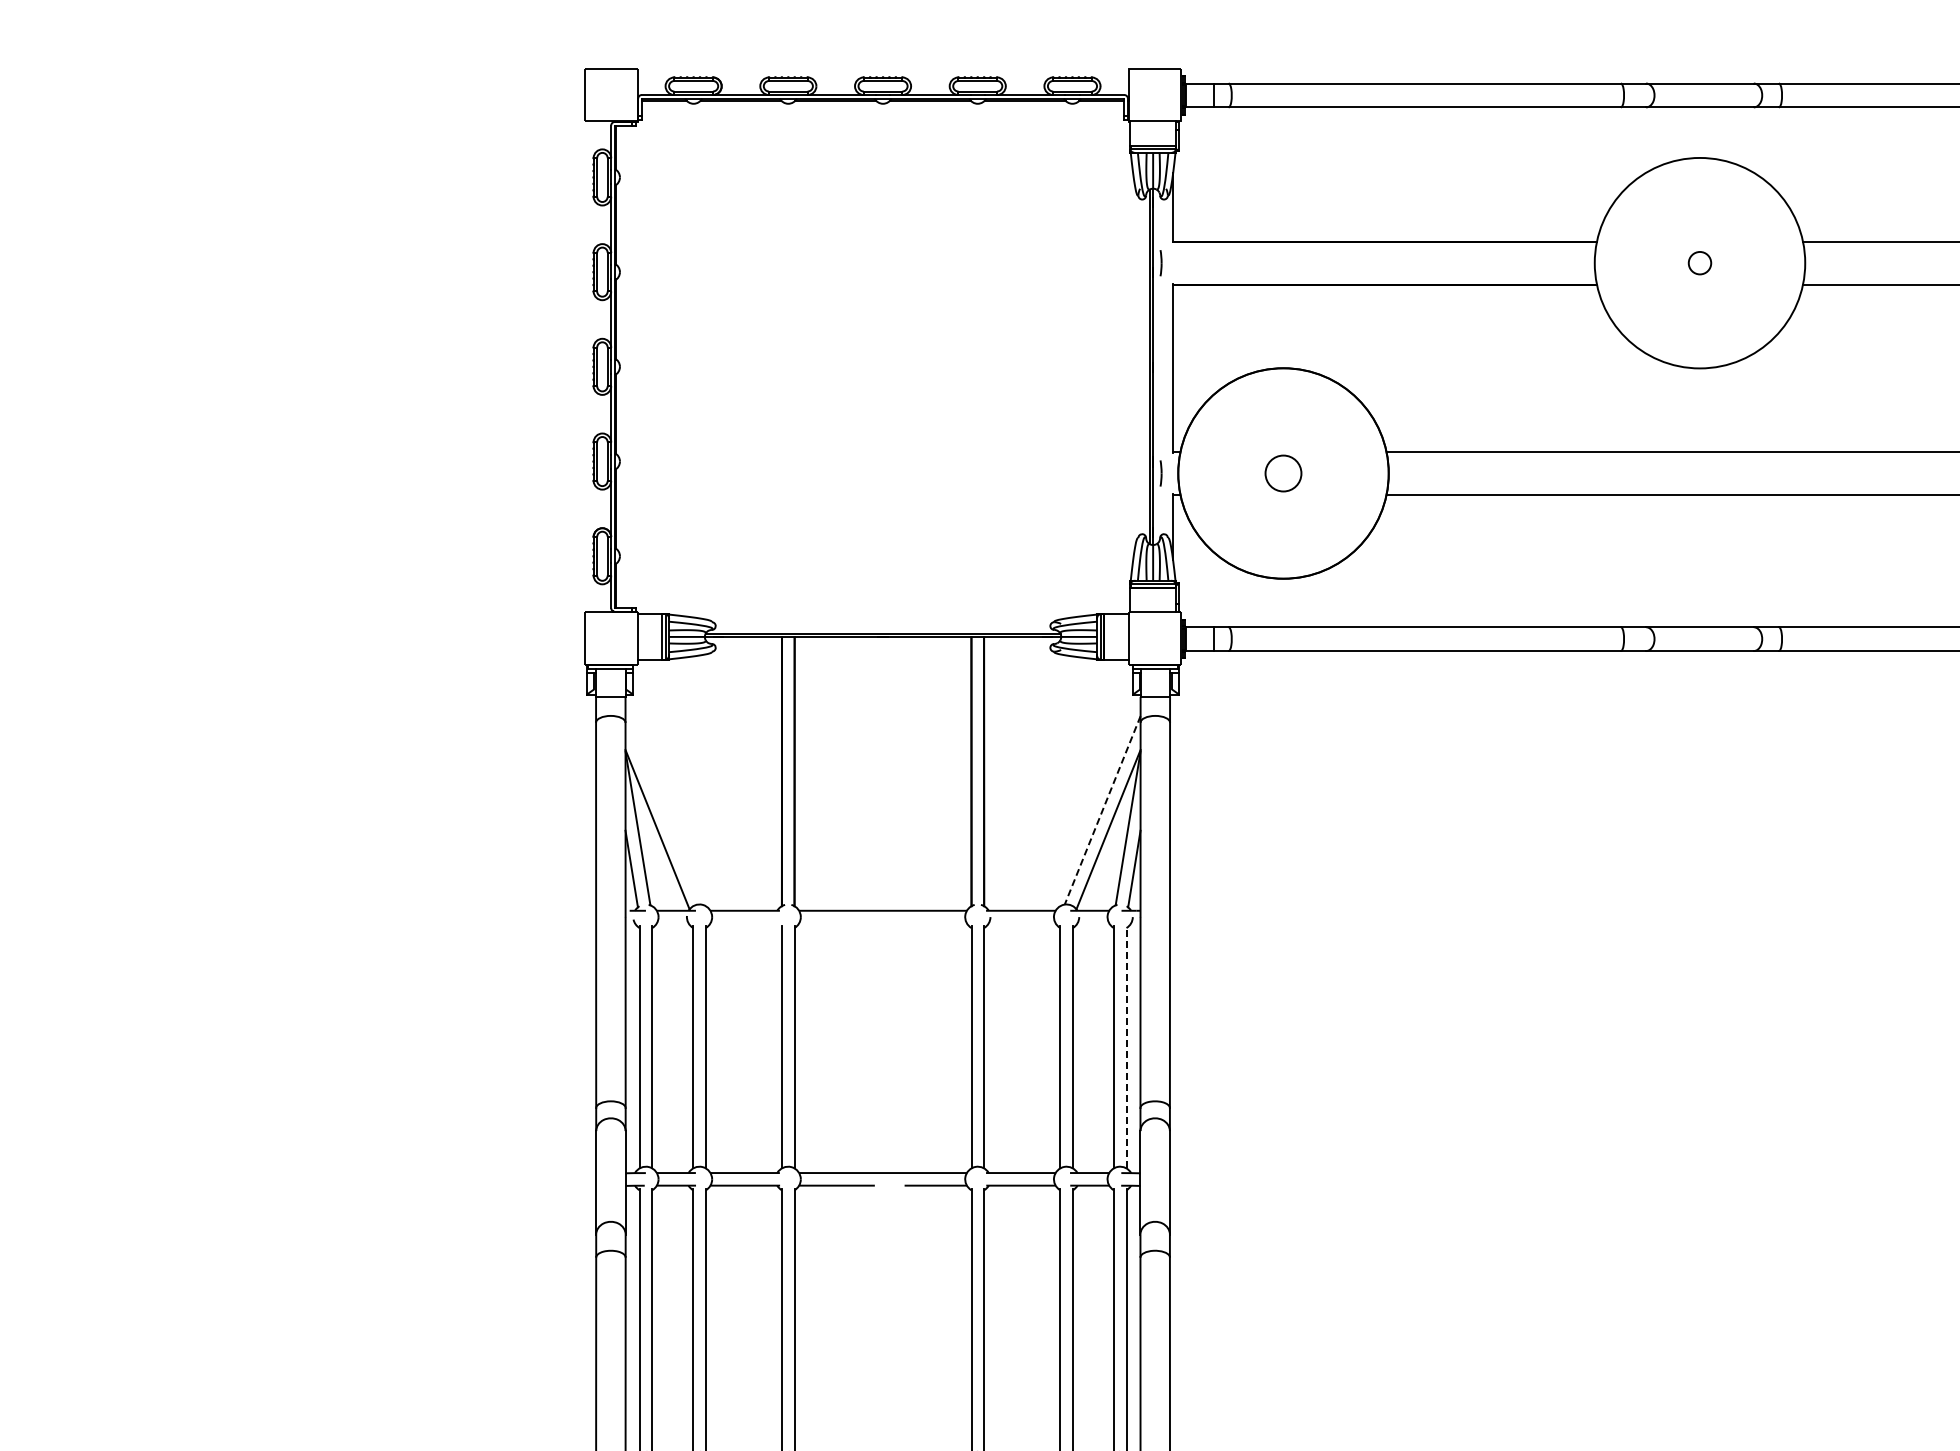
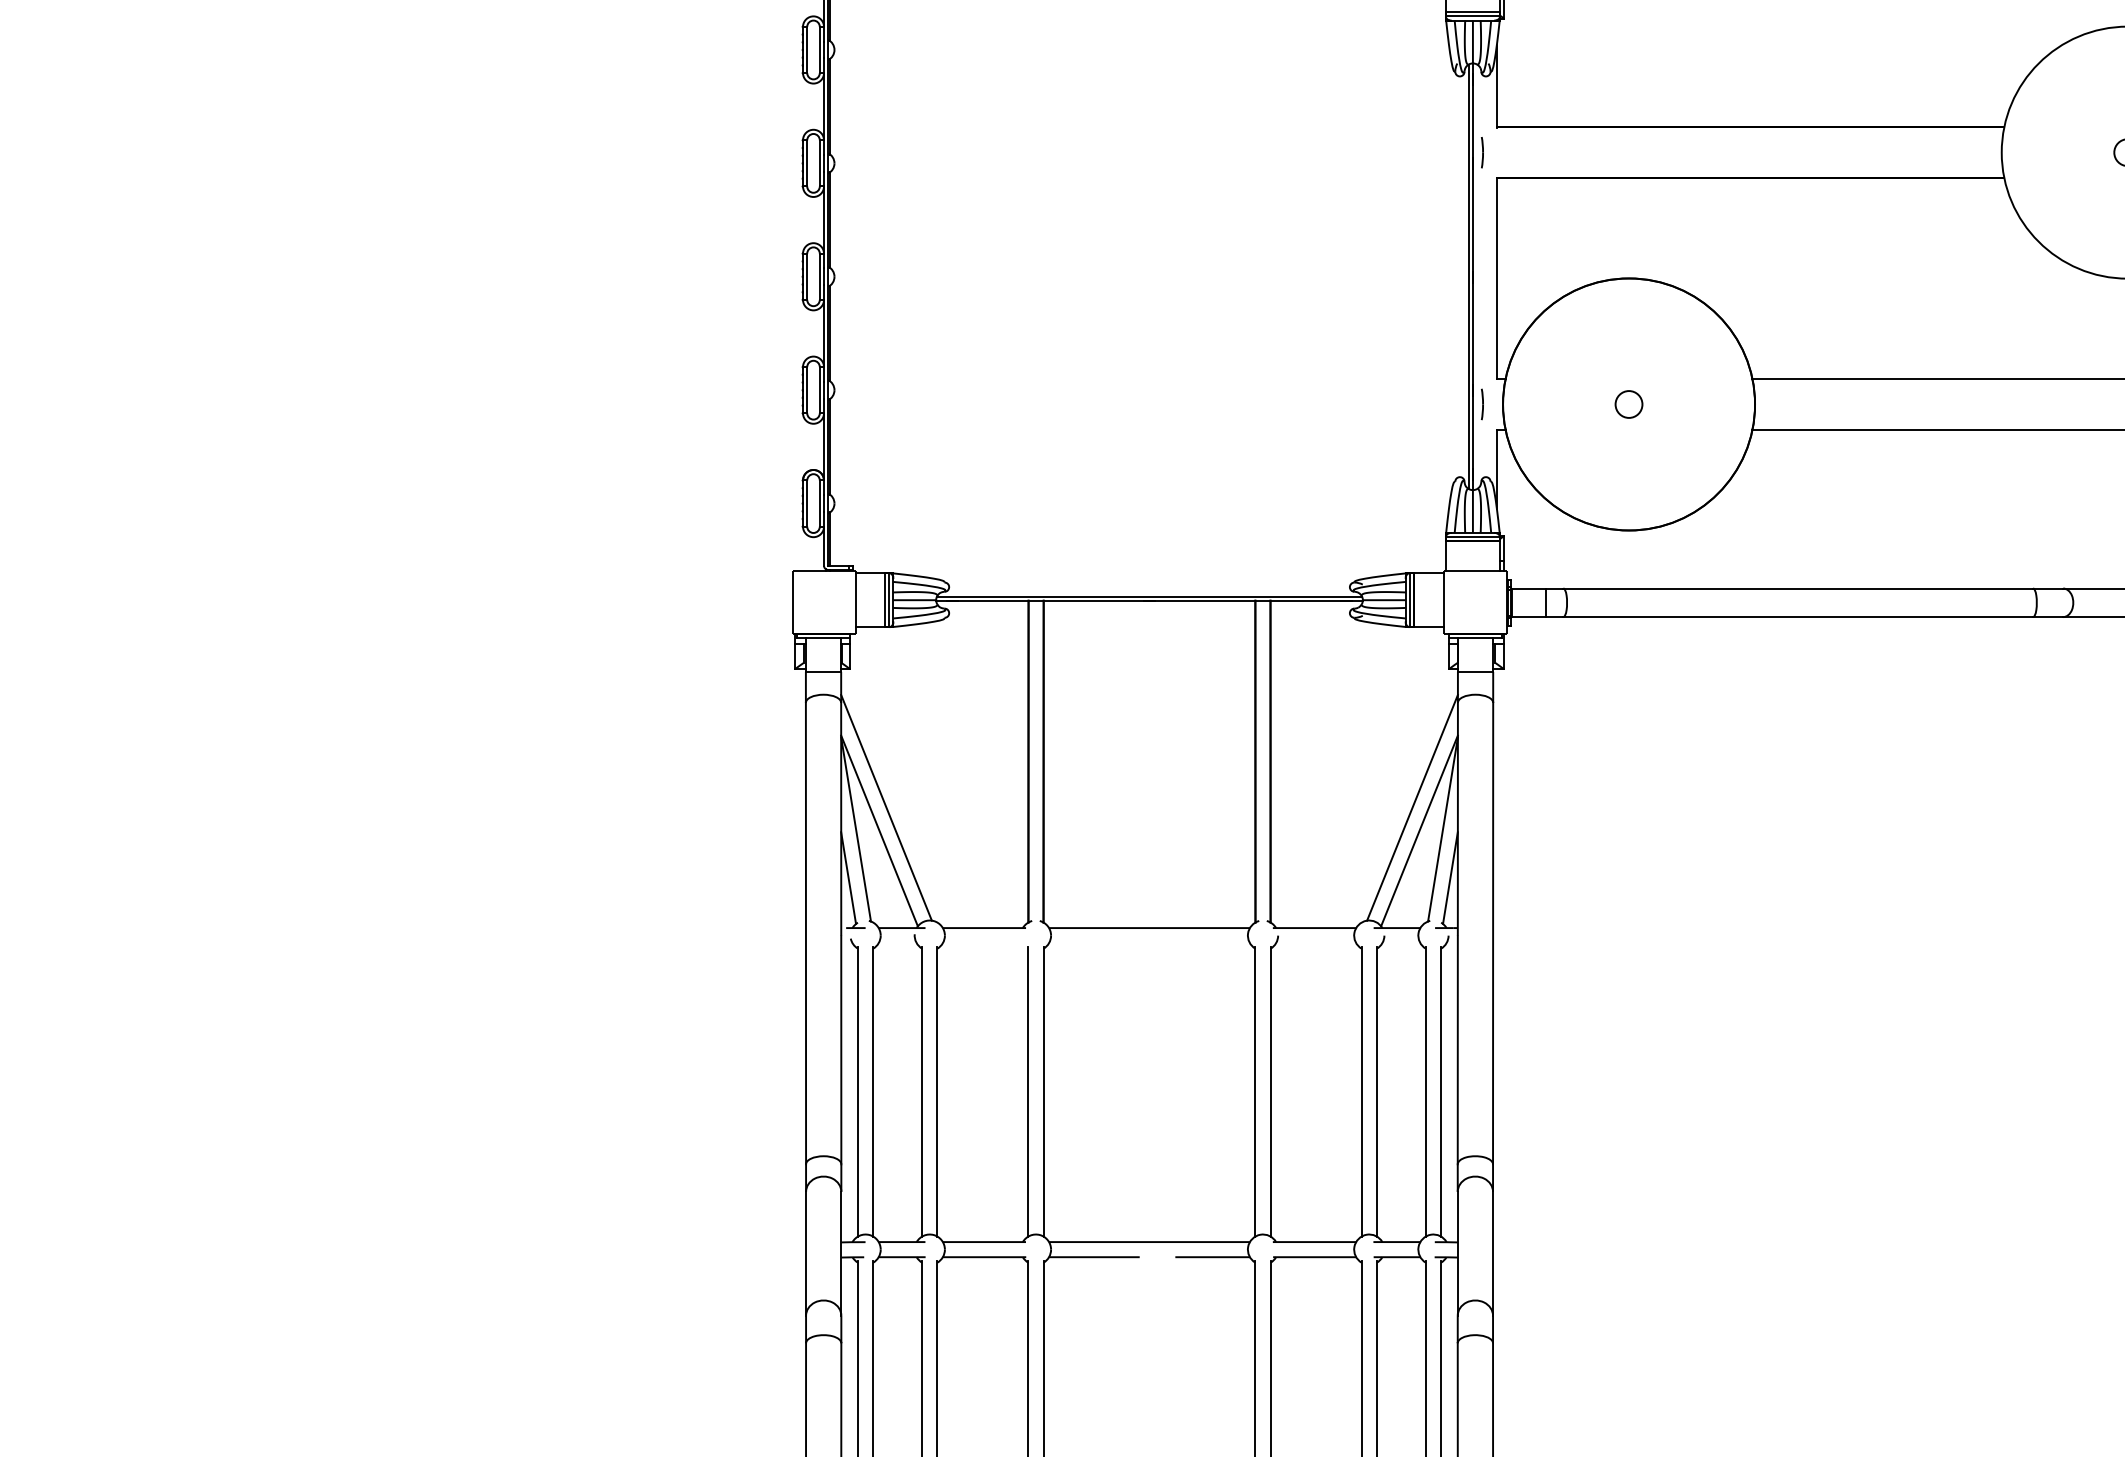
part: (1283, 473) -> (1629, 404), size x0.62
line: (663, 810) -> (886, 807), added
line: (1102, 810) -> (1412, 807), dashed -> solid
line: (1126, 1046) -> (1441, 1090), dashed -> solid

